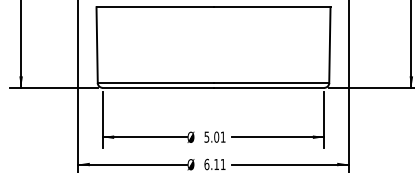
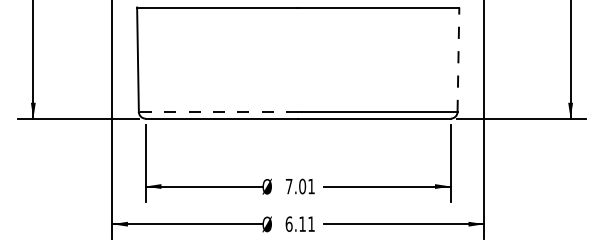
line: (329, 44) -> (458, 59), solid -> dashed
line: (155, 83) -> (218, 112), solid -> dashed
text: (206, 137) -> (288, 186), 5.01 -> 7.01

